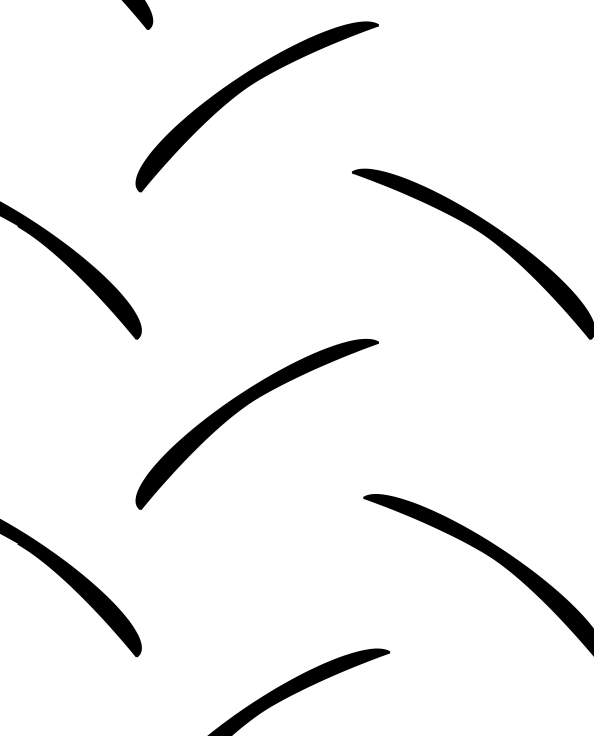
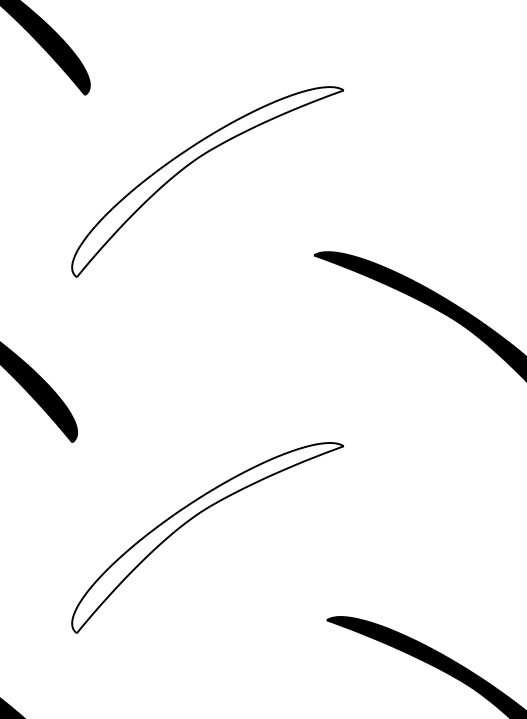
fill: (257, 106) -> (207, 181), removed
fill: (257, 424) -> (207, 537), removed

